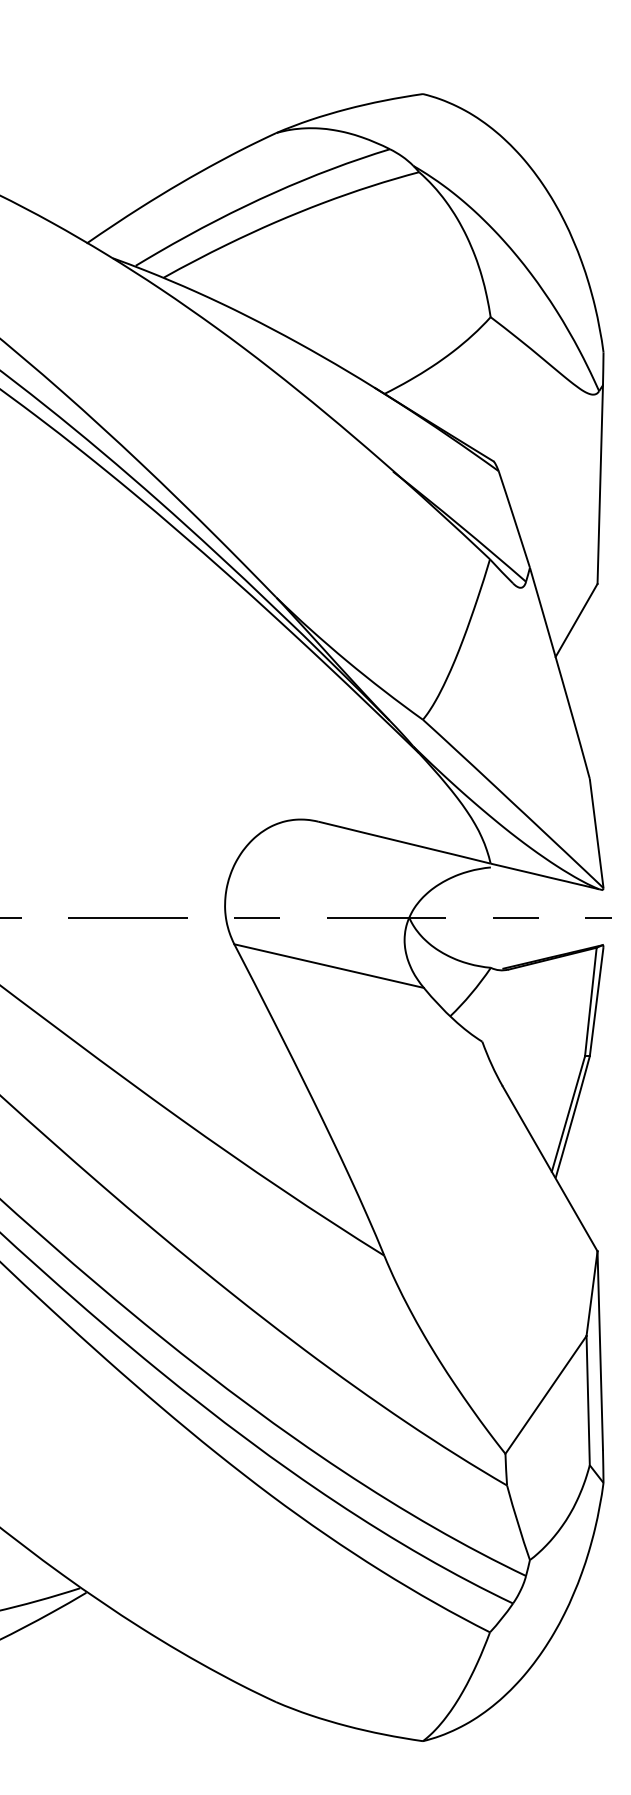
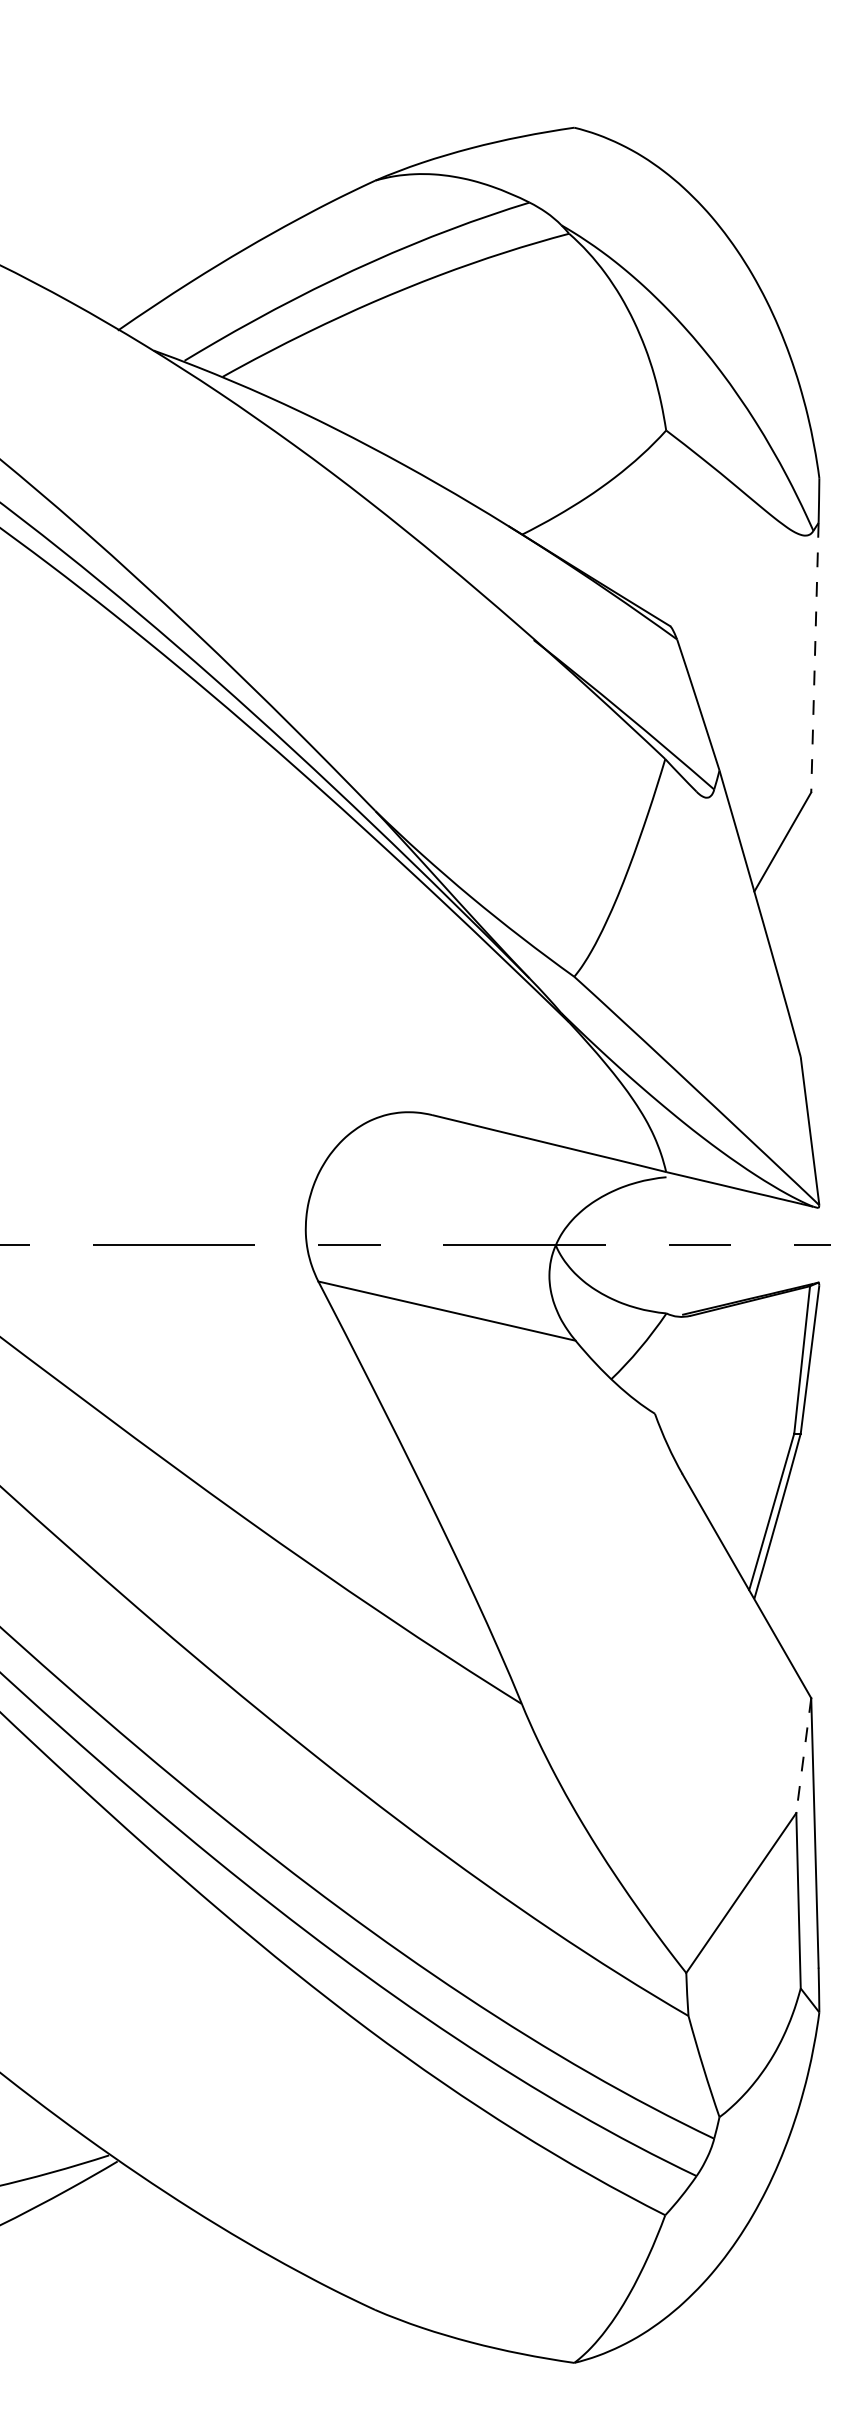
line: (599, 484) -> (814, 657), solid -> dashed
line: (591, 1293) -> (803, 1755), solid -> dashed

